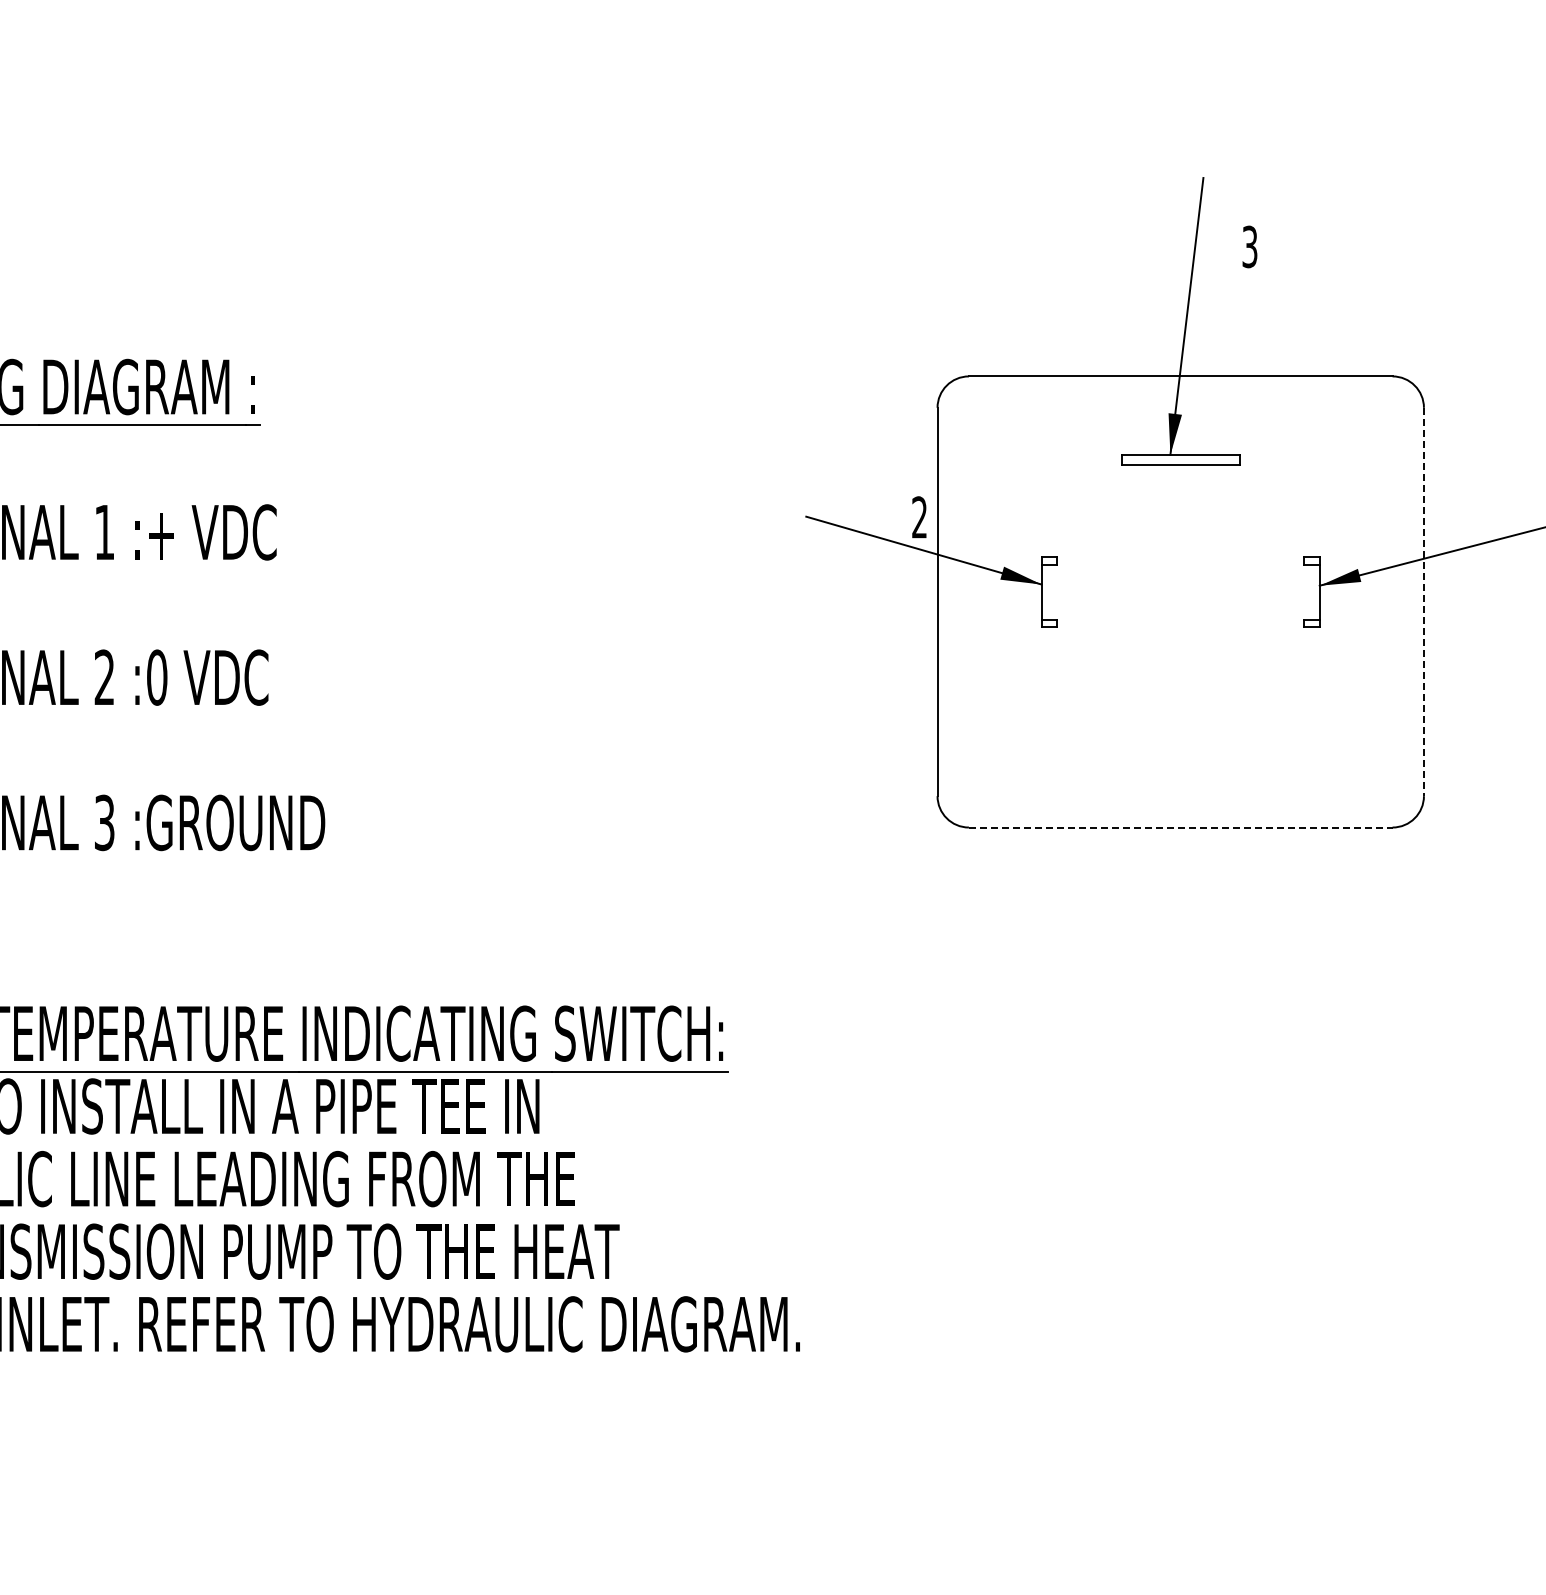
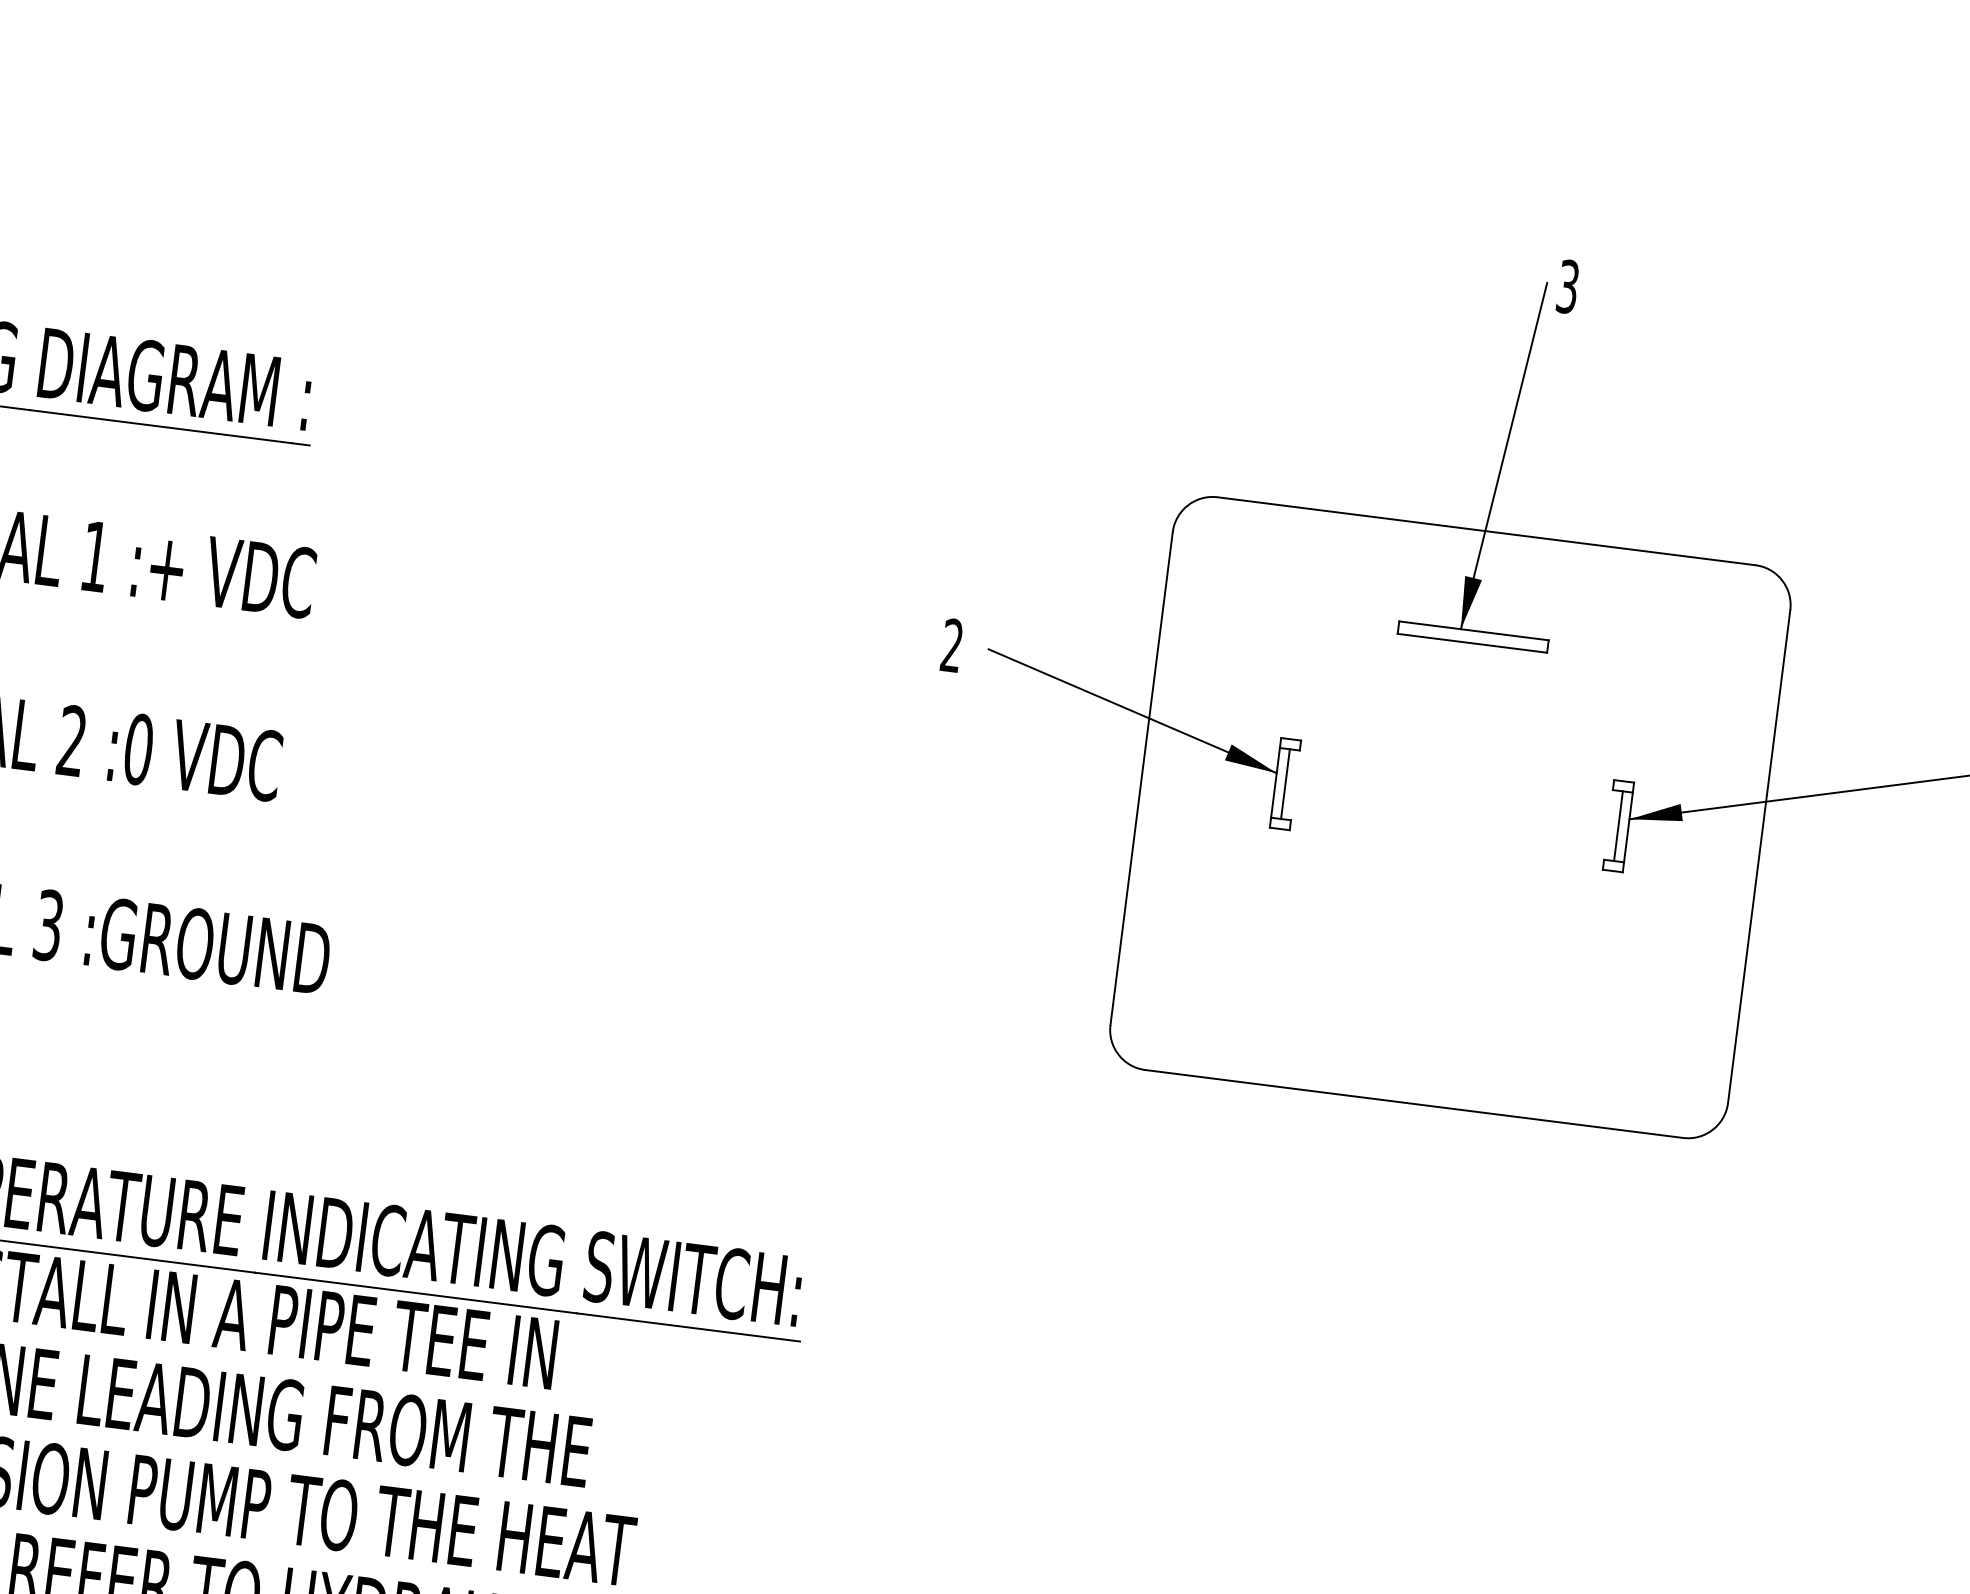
text: (1249, 246) -> (1567, 286), moved
text: (919, 517) -> (951, 645), moved
line: (1049, 591) -> (1285, 783), added
line: (1311, 591) -> (1618, 825), added
line: (1423, 602) -> (1758, 857), dashed -> solid
line: (1180, 827) -> (1413, 1103), dashed -> solid

